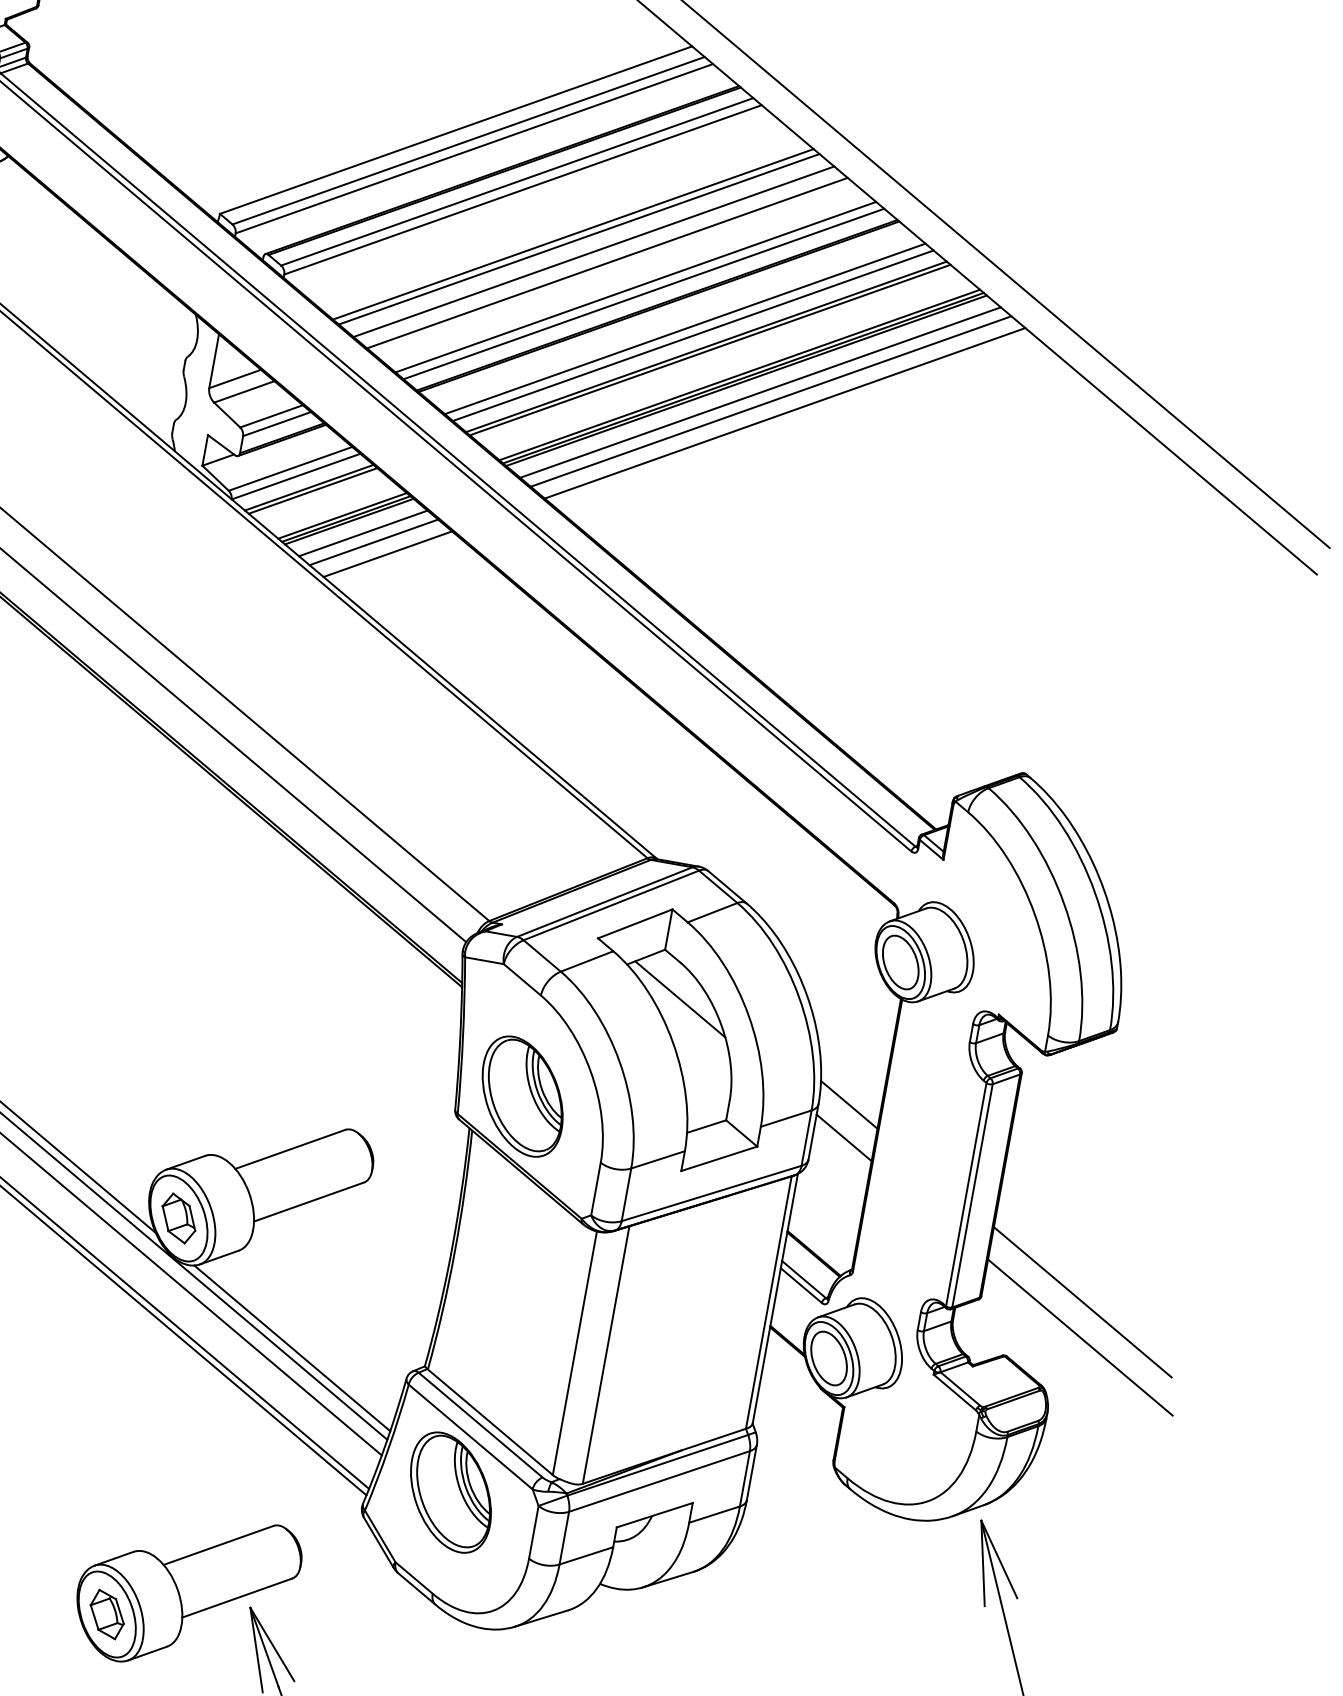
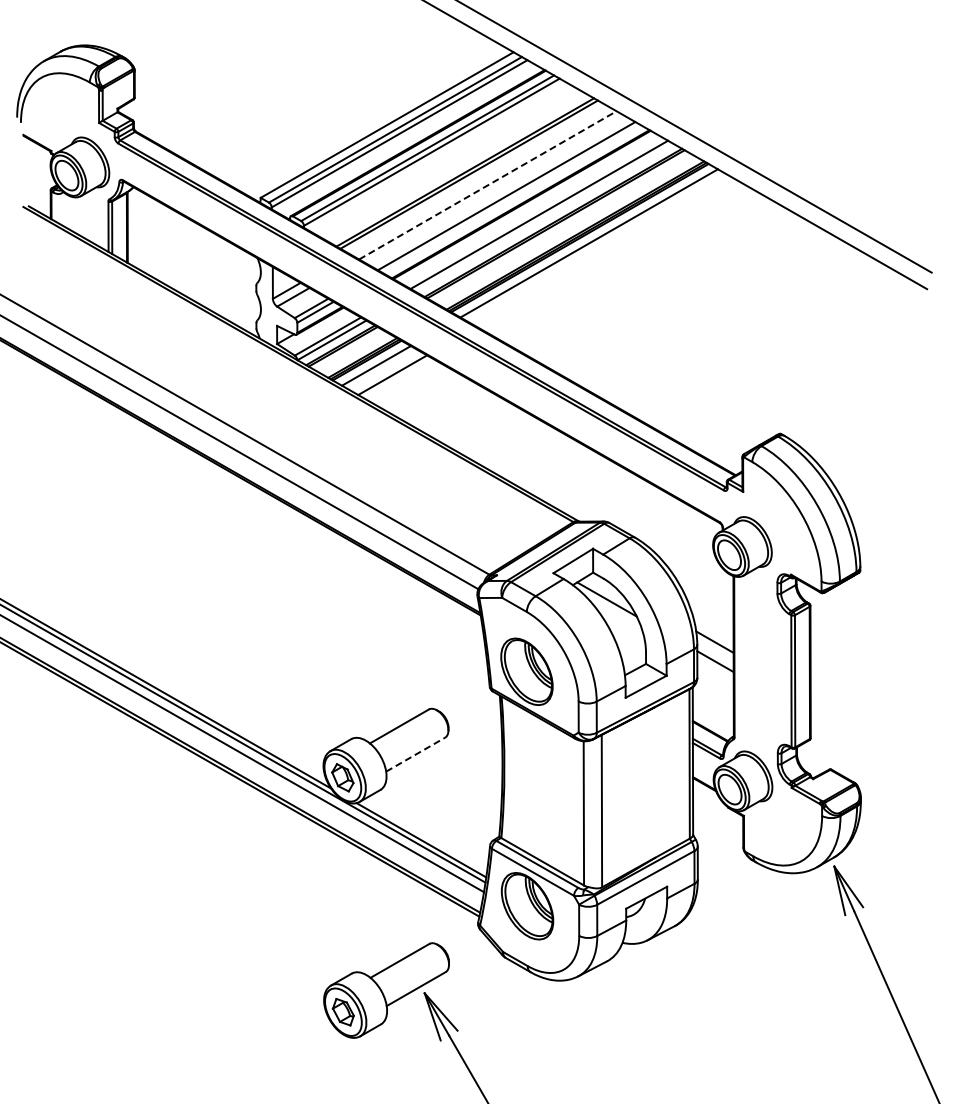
line: (593, 252) -> (478, 180), removed
line: (606, 263) -> (487, 185), solid -> dashed
line: (642, 294) -> (511, 199), removed
line: (693, 334) -> (544, 217), removed
line: (769, 401) -> (595, 247), removed
line: (785, 412) -> (605, 252), removed
line: (374, 541) -> (383, 369), removed
line: (308, 1201) -> (415, 754), solid -> dashed
line: (1082, 1301) -> (869, 730), removed
line: (1079, 1337) -> (871, 751), removed

